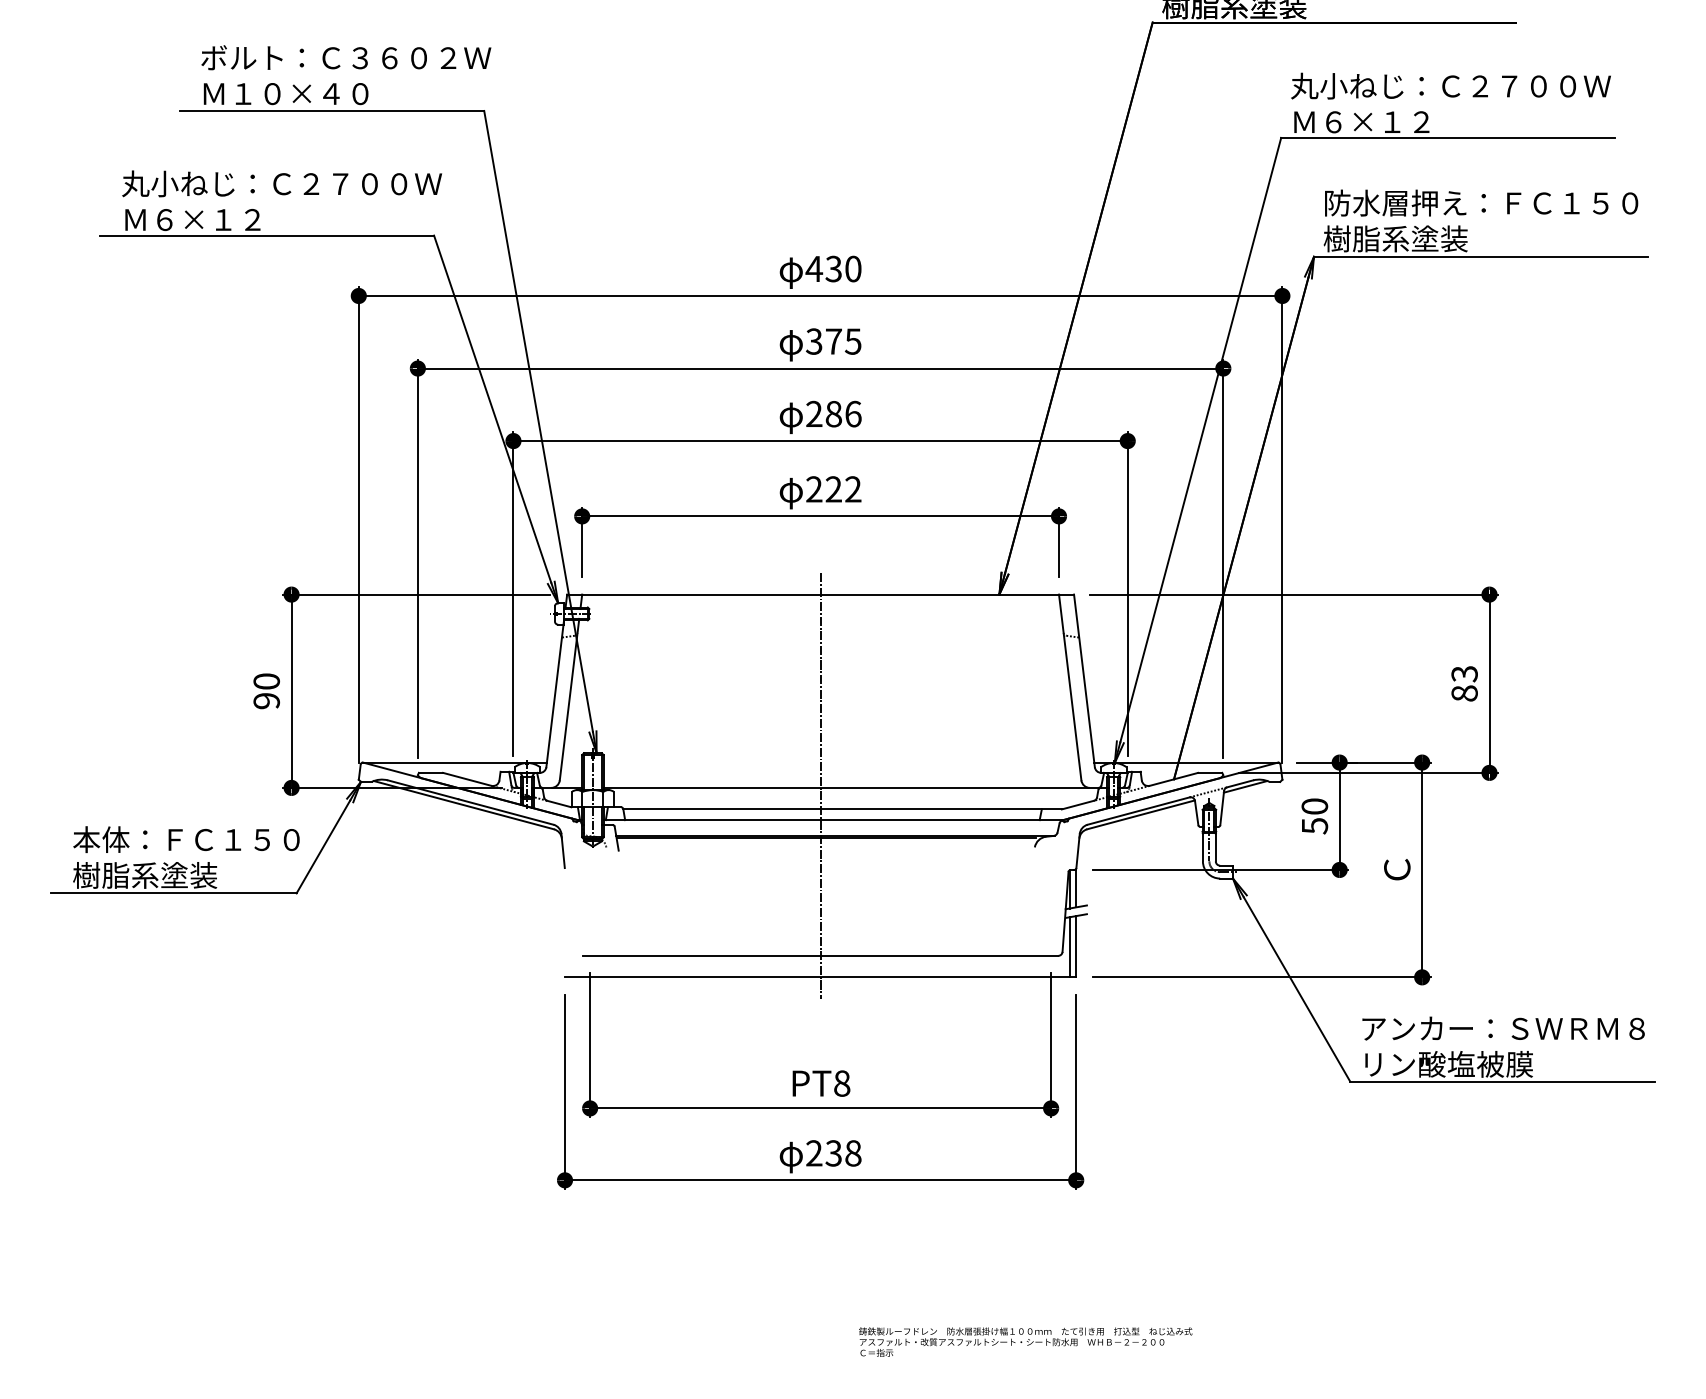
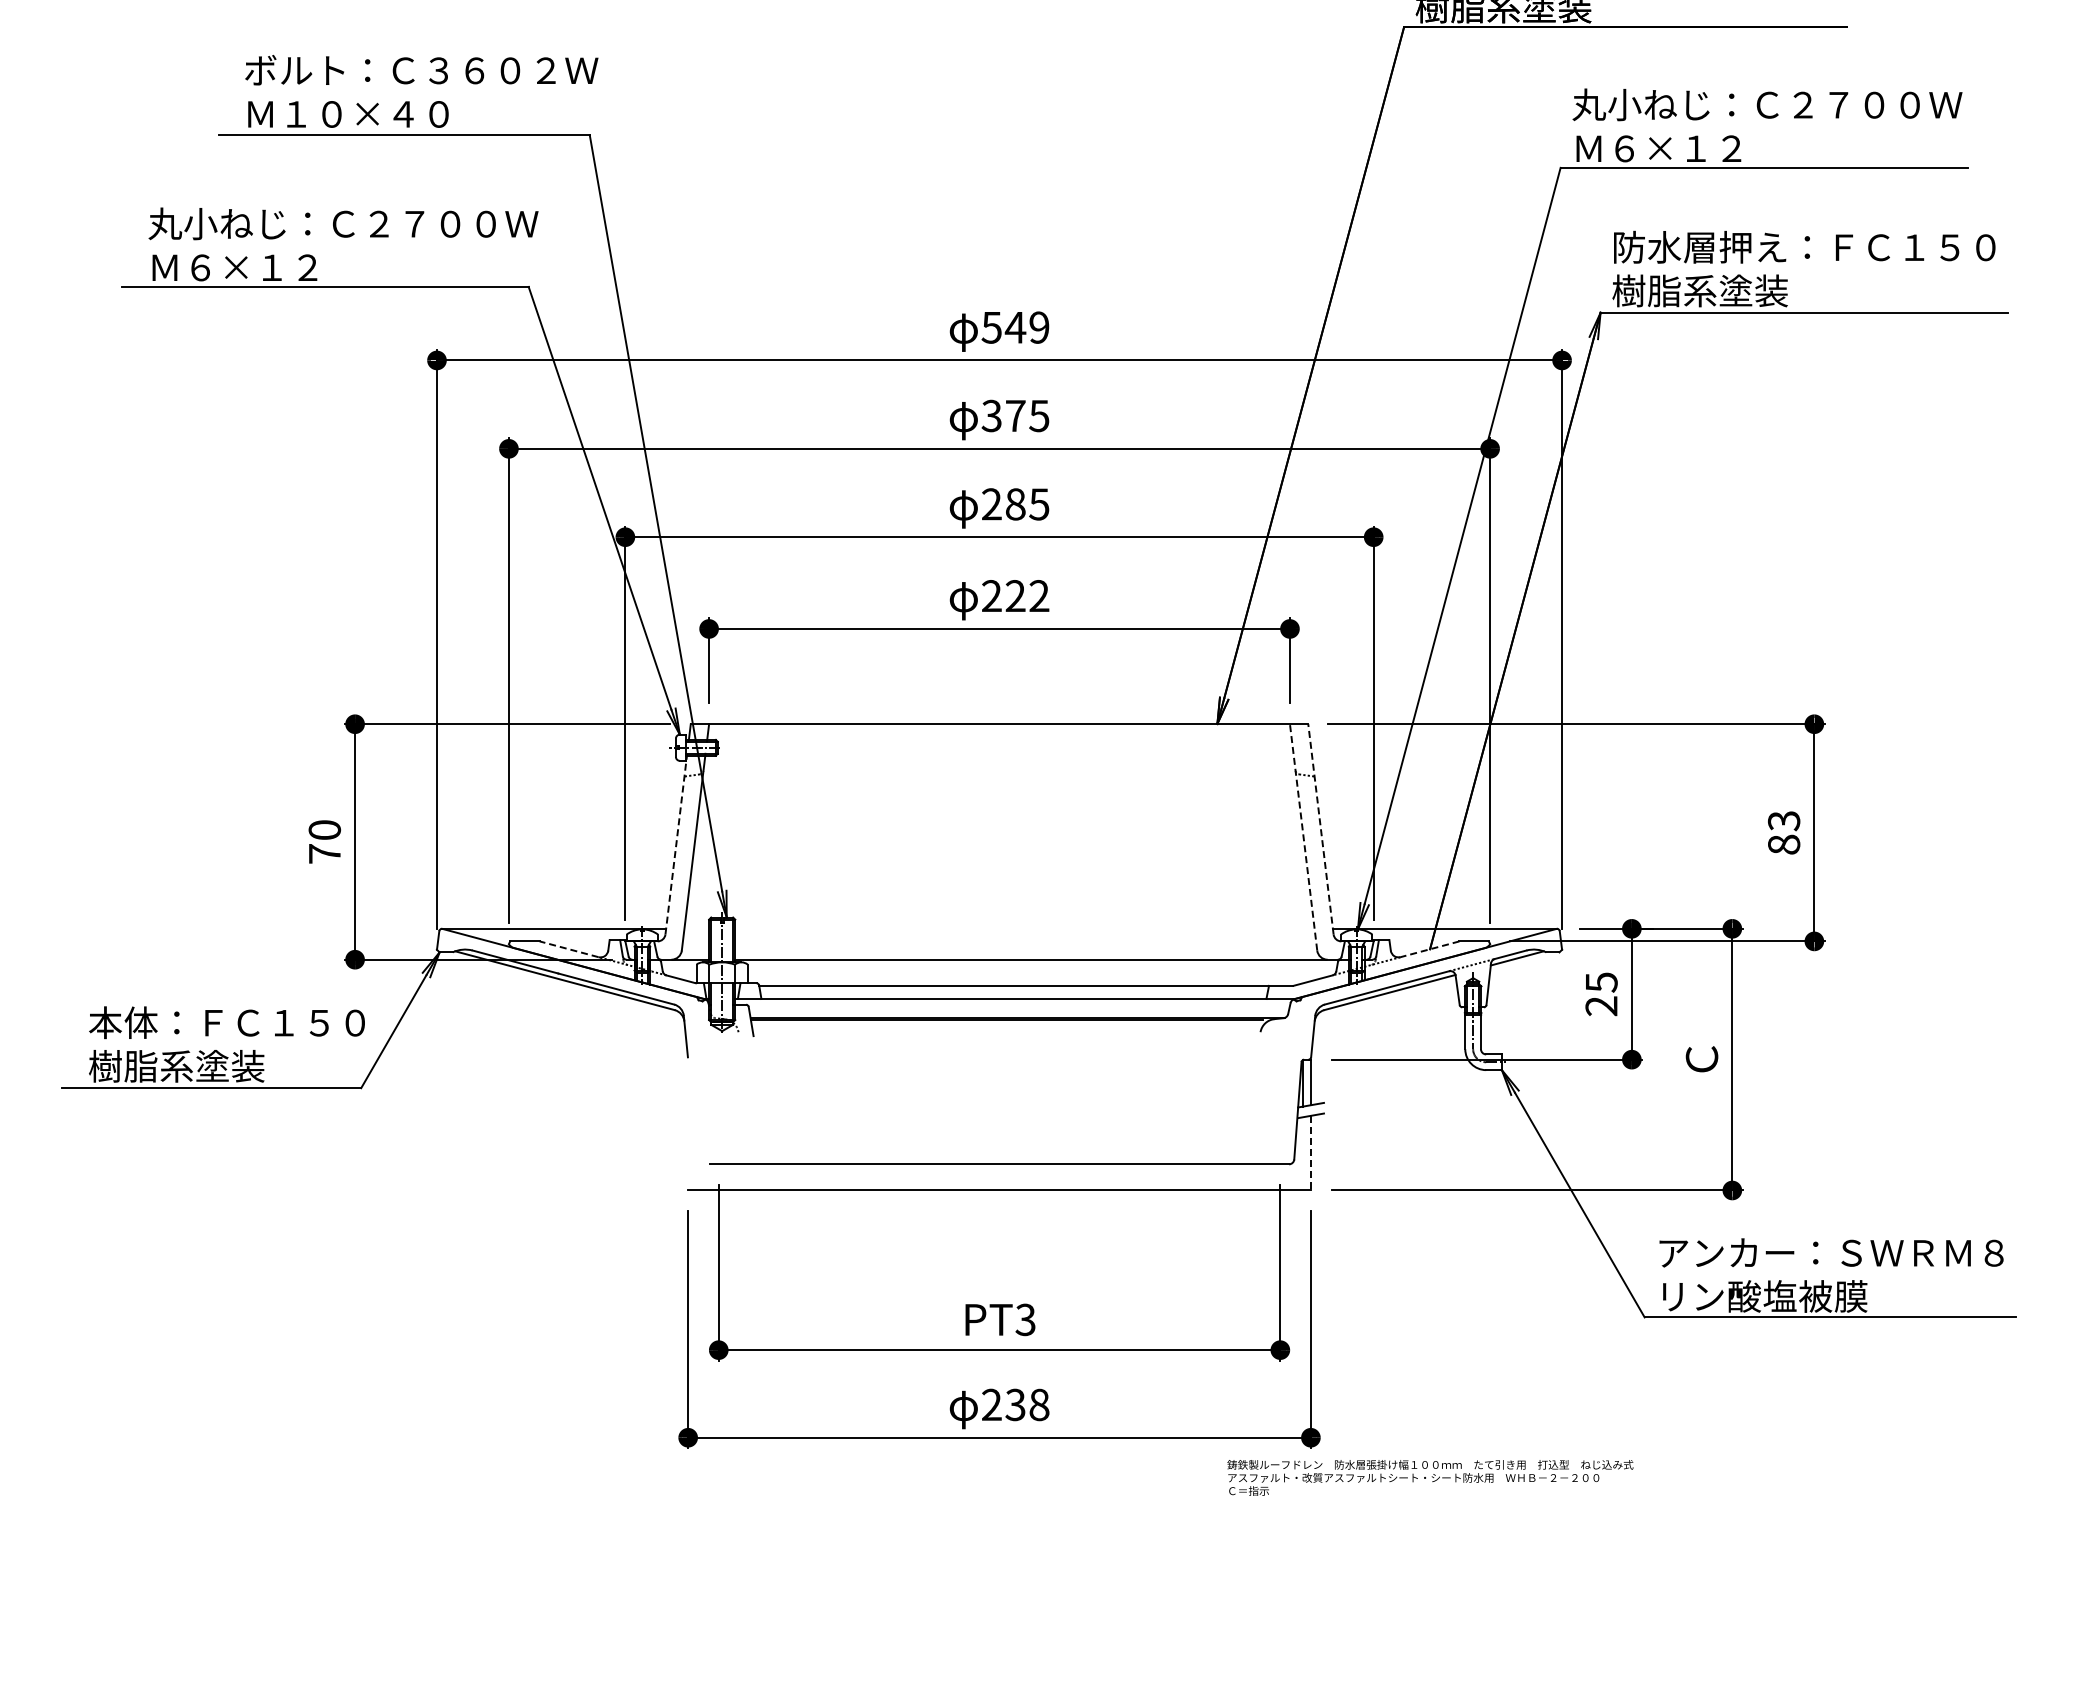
text: (833, 268) -> (1015, 327), 430 -> 549
text: (853, 414) -> (1039, 504), 286 -> 285
line: (1084, 681) -> (1320, 829), solid -> dashed
line: (1070, 687) -> (1303, 837), solid -> dashed
line: (555, 692) -> (676, 843), solid -> dashed
text: (266, 700) -> (324, 853), 90 -> 70
line: (466, 779) -> (568, 949), solid -> dashed
line: (1173, 779) -> (1429, 949), solid -> dashed
line: (820, 786) -> (999, 957), removed
text: (1314, 816) -> (1601, 994), 50 -> 25
line: (1070, 947) -> (1303, 1153), removed
line: (1075, 947) -> (1310, 1153), solid -> dashed
text: (841, 1083) -> (1025, 1319), PT8 -> PT3
text: (1025, 1341) -> (1430, 1477), moved

